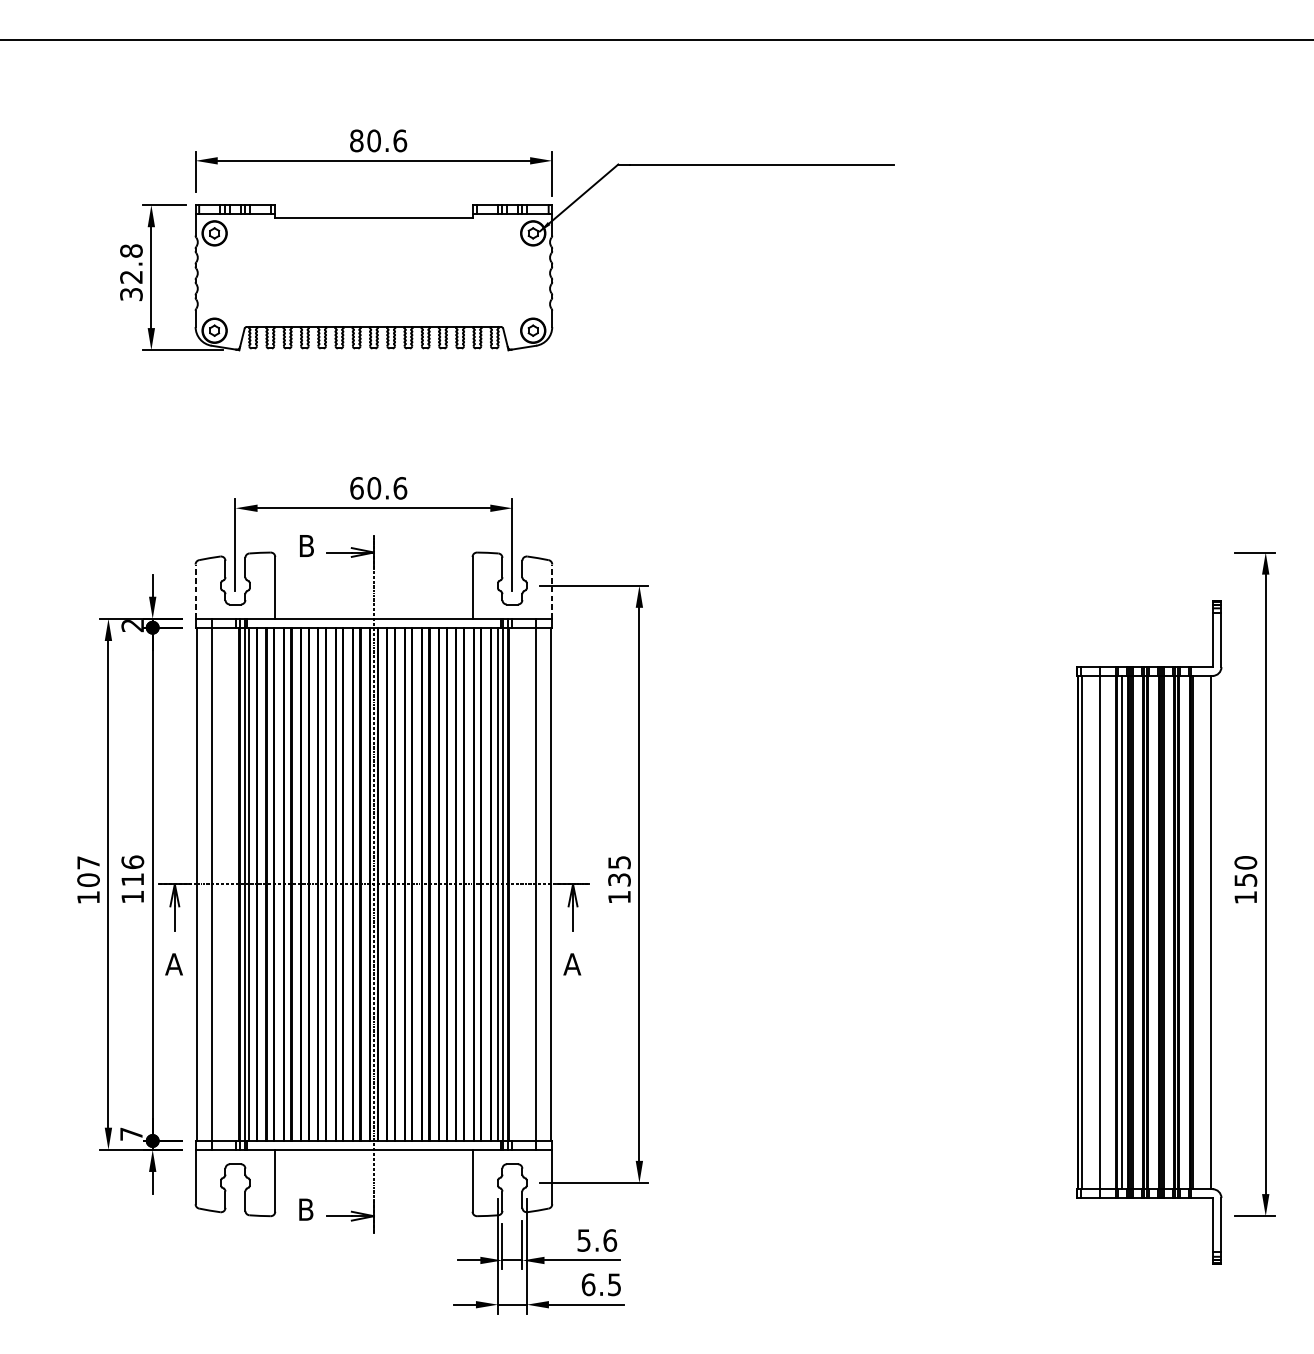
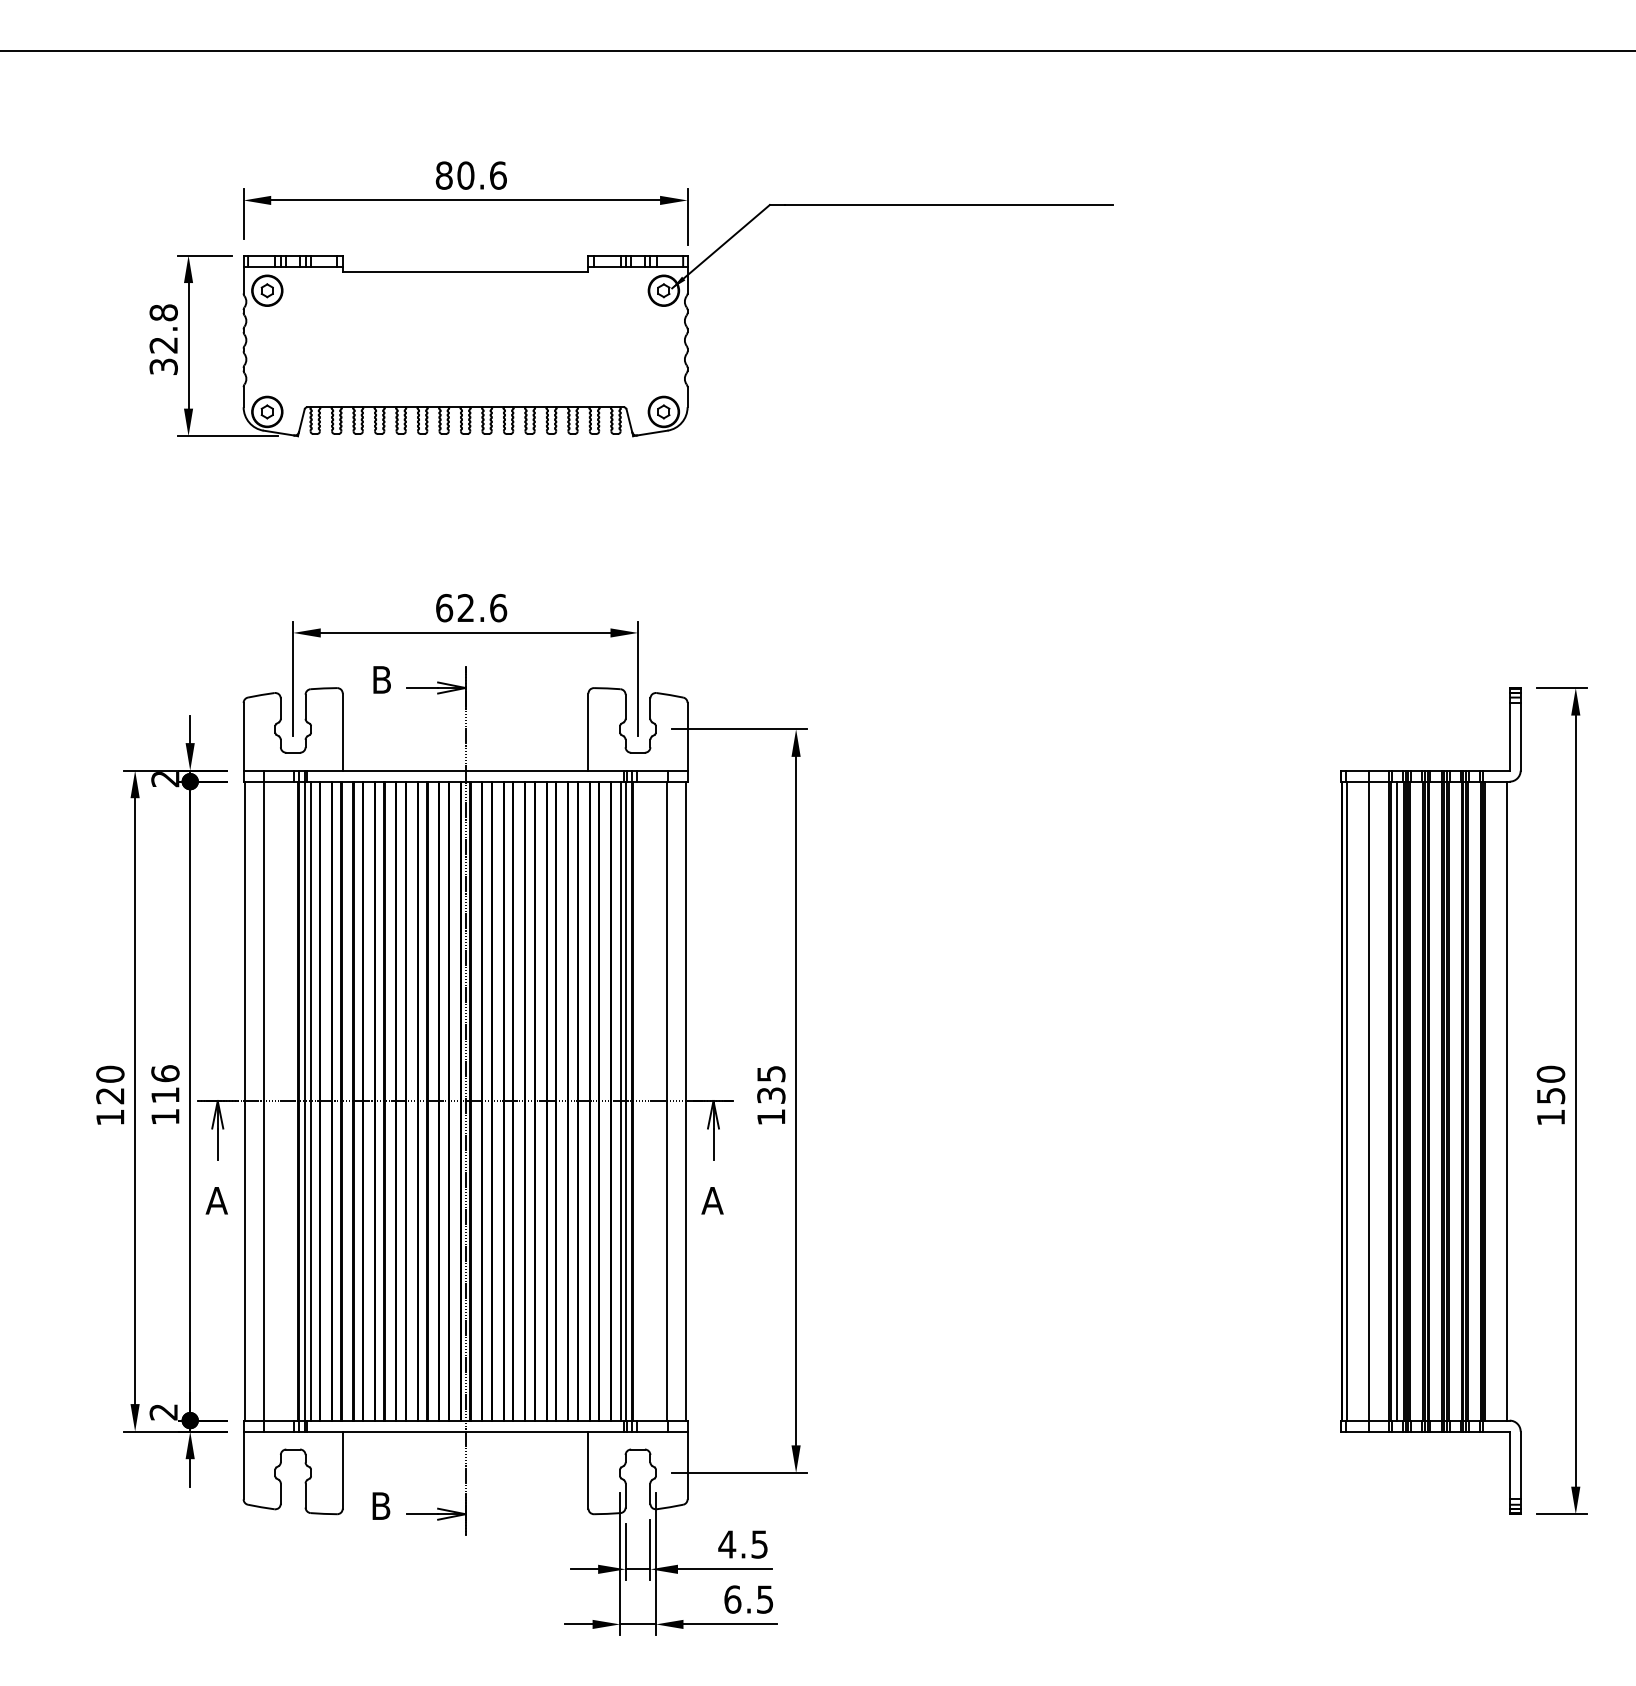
text: (373, 488) -> (465, 608), 60.6 -> 62.6
line: (195, 591) -> (243, 736), dashed -> solid
line: (552, 591) -> (687, 736), dashed -> solid
text: (88, 870) -> (110, 1084), 107 -> 120
part: (1149, 932) -> (1430, 1100), moved
text: (131, 1134) -> (163, 1412), 7 -> 2
text: (597, 1240) -> (743, 1544), 5.6 -> 4.5

